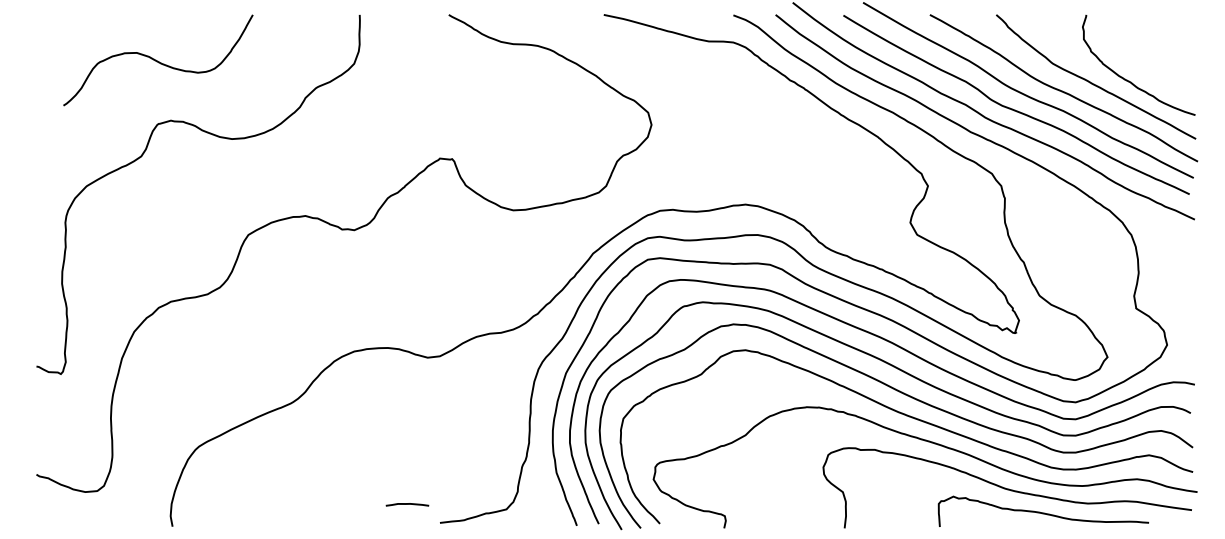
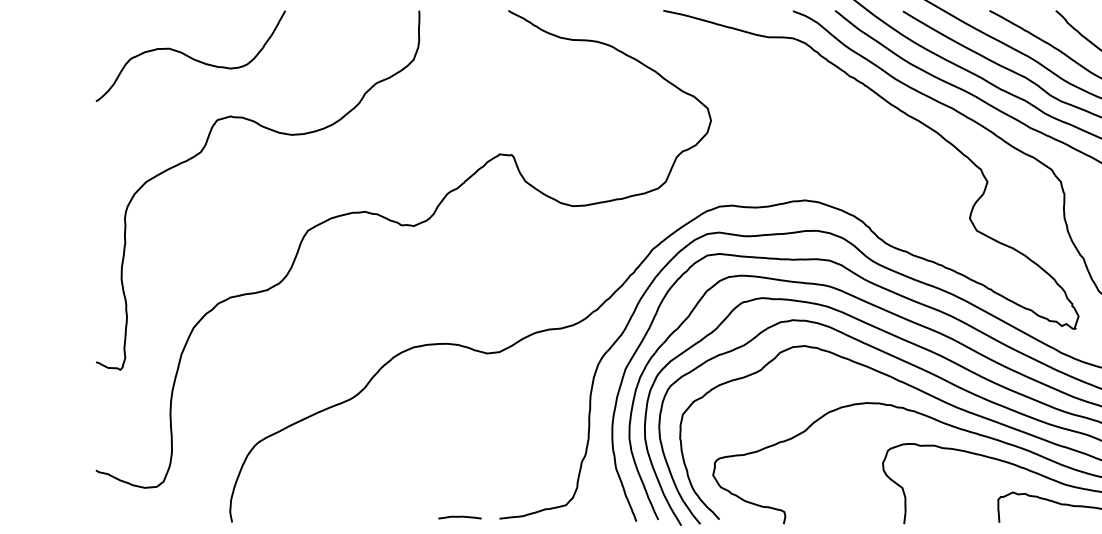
curve: (157, 60) -> (190, 56), moved
line: (407, 504) -> (460, 517), moved

